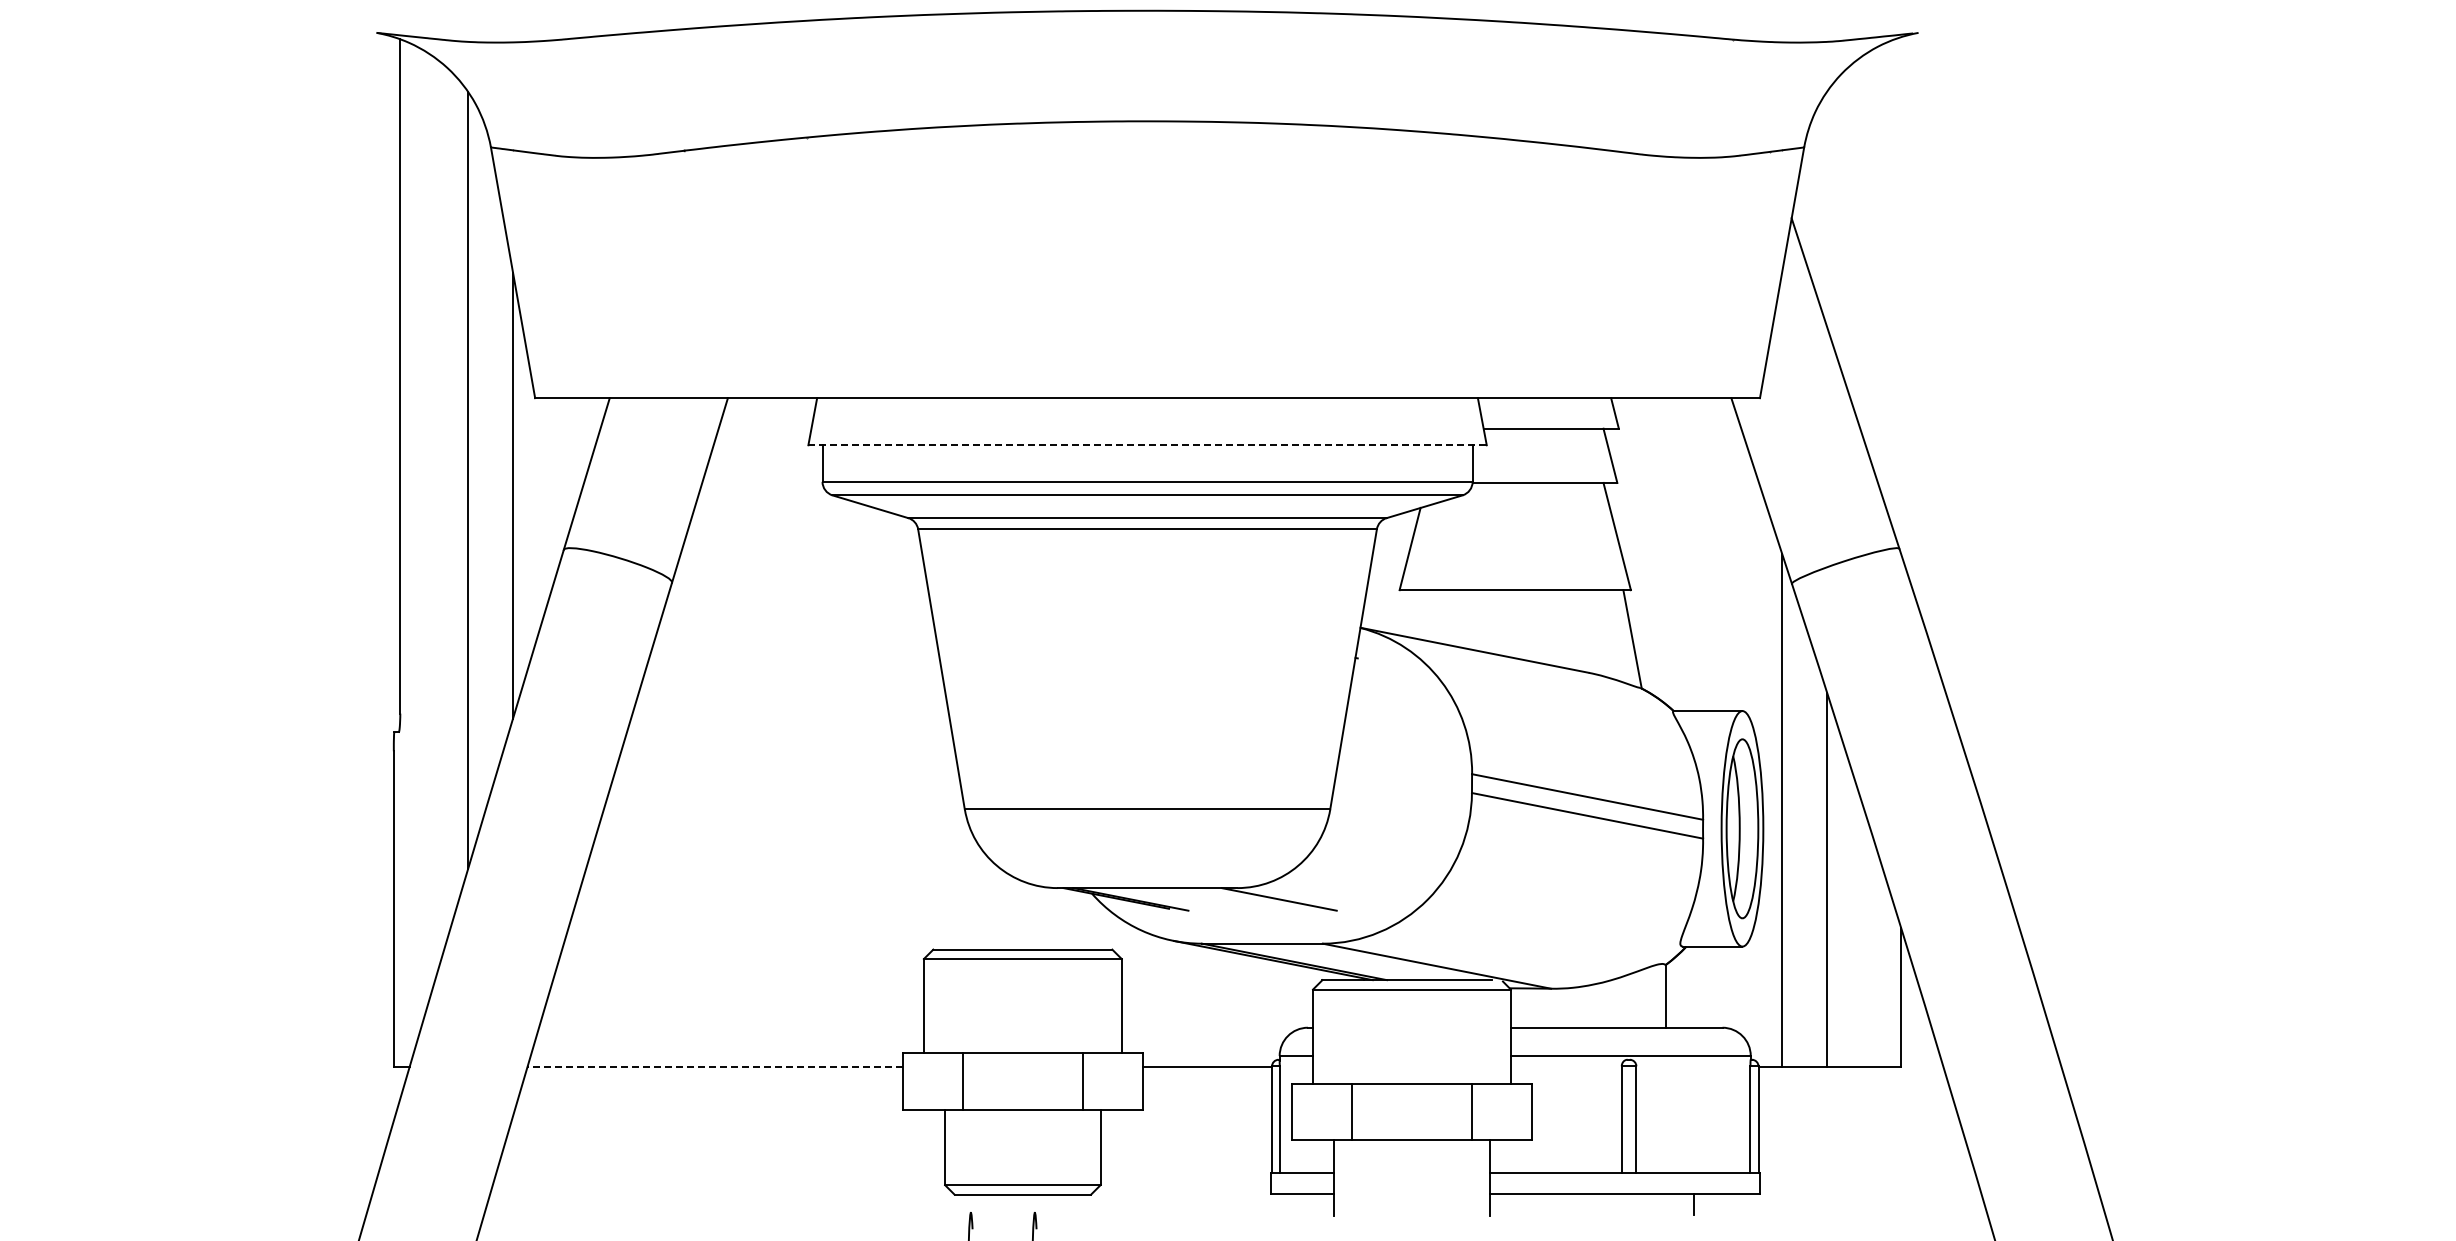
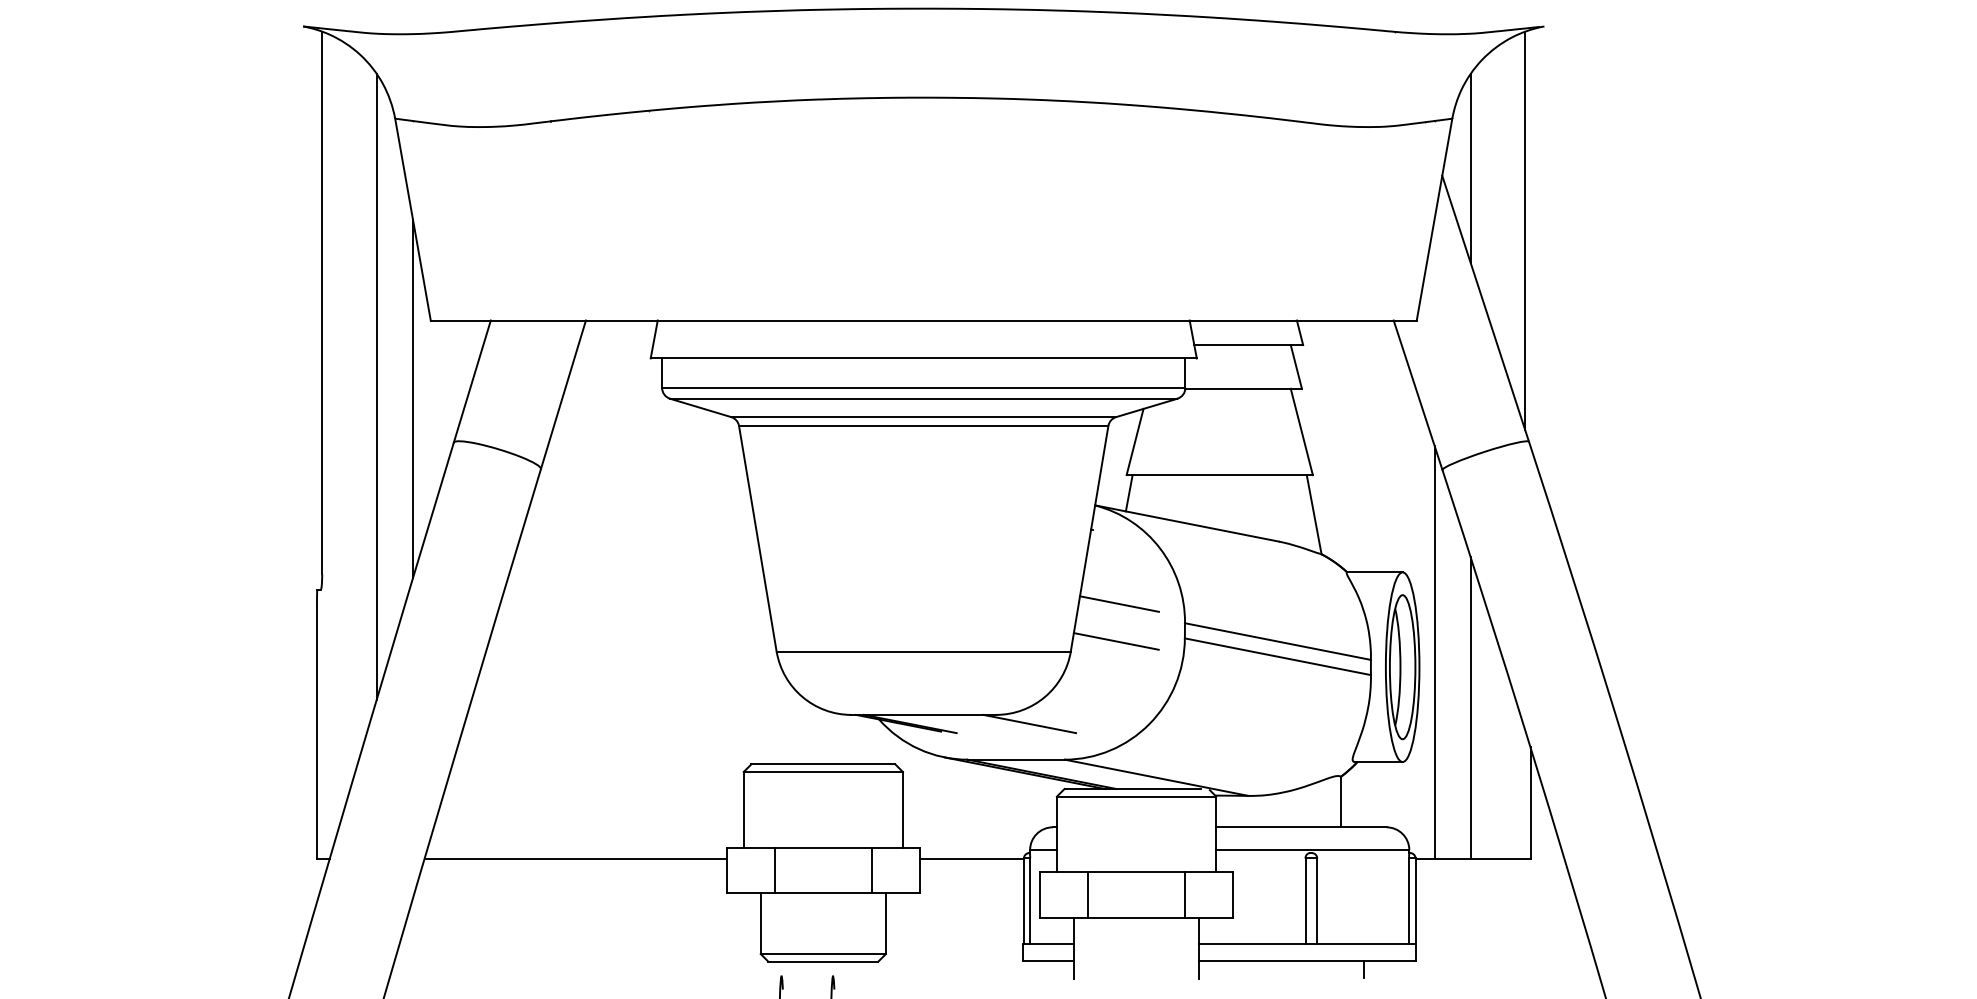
line: (1827, 208) -> (1471, 167), added
line: (1894, 286) -> (1525, 230), added
line: (1148, 445) -> (924, 358), dashed -> solid
line: (1402, 612) -> (1128, 493), added
line: (1390, 750) -> (1119, 604), added
line: (1386, 796) -> (1116, 641), added
line: (715, 1066) -> (575, 858), dashed -> solid

